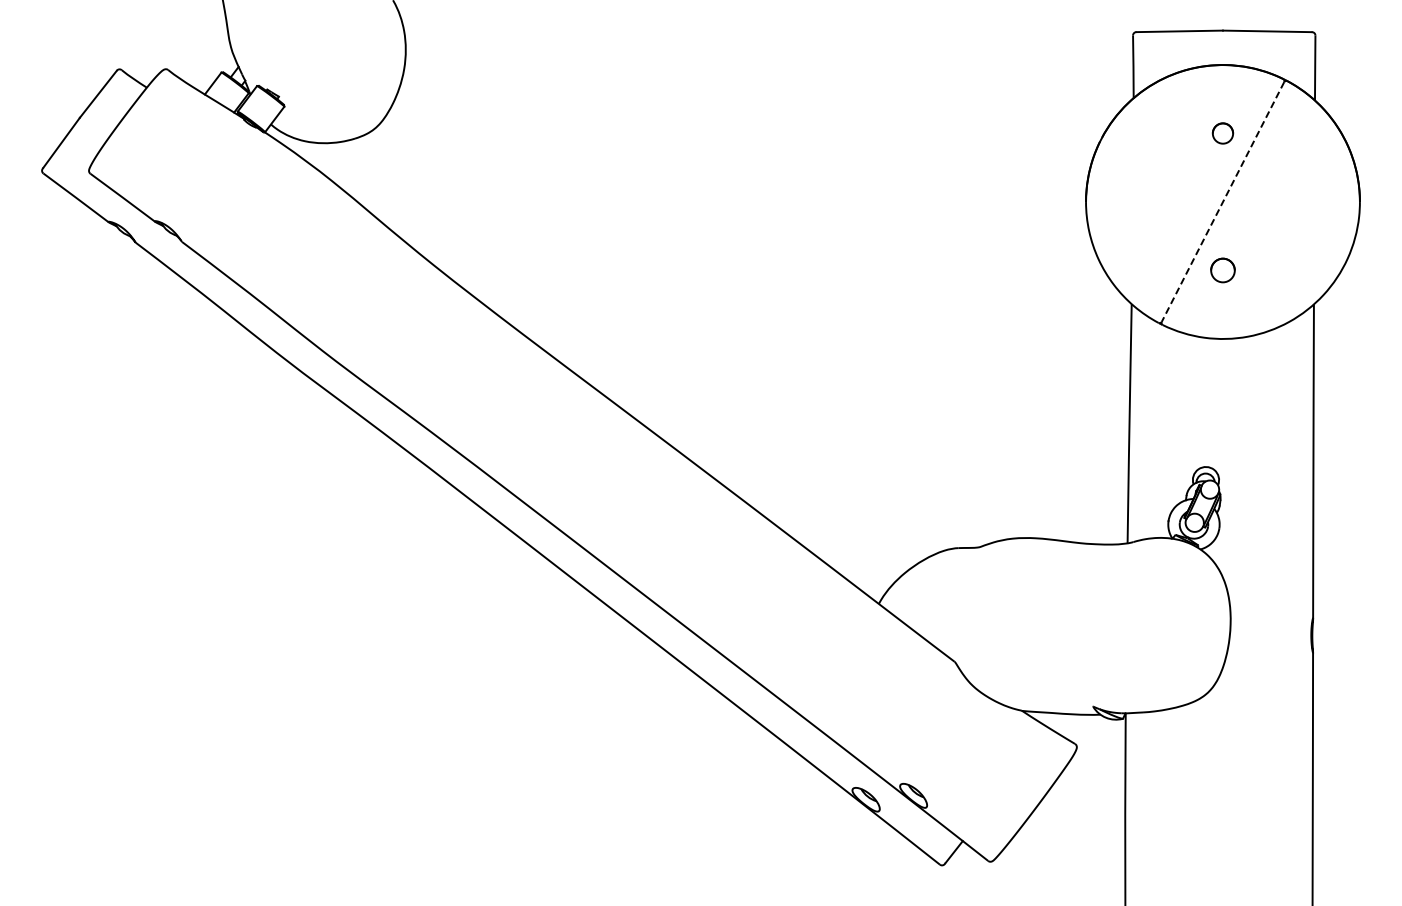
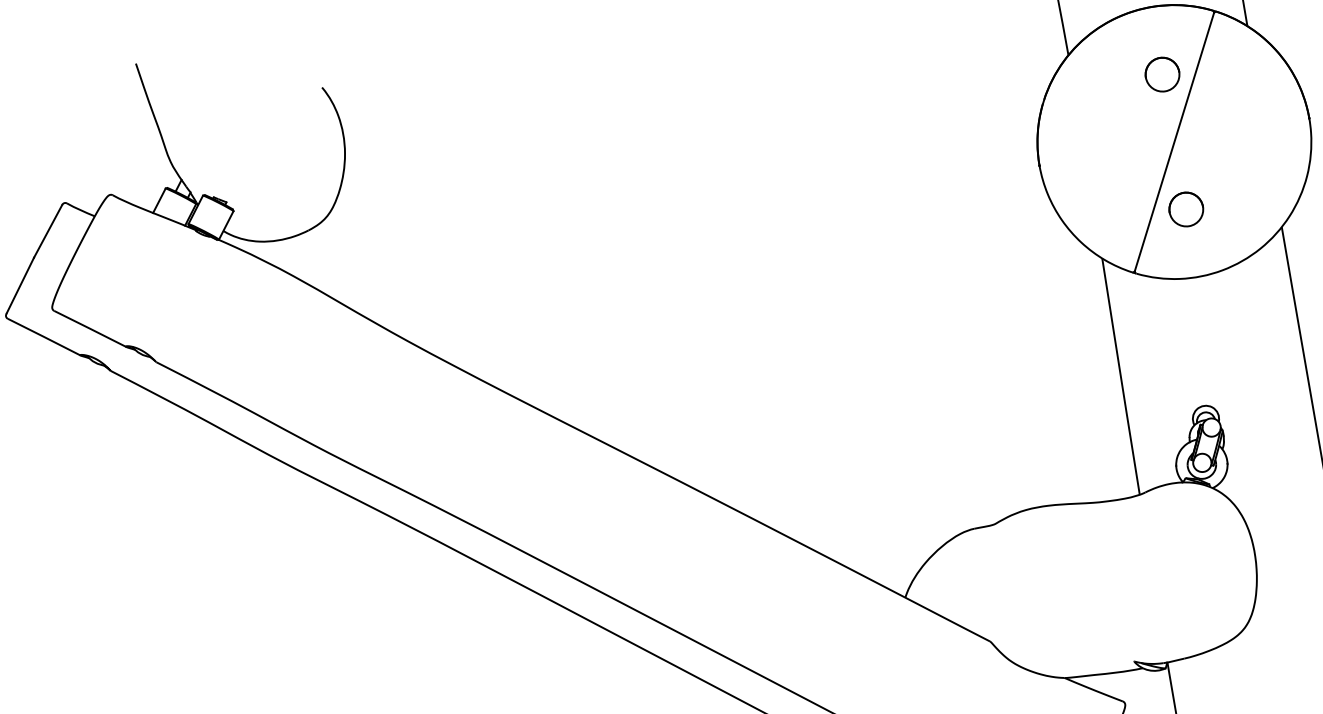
part: (1222, 133) -> (1162, 74), size x1.67
line: (1222, 202) -> (1174, 142), dashed -> solid
part: (1222, 270) -> (1185, 209), size x1.43

